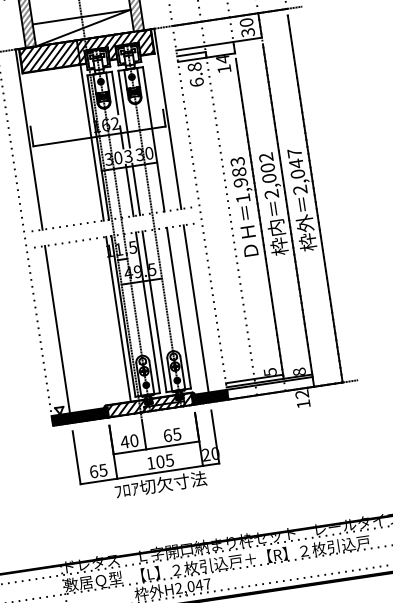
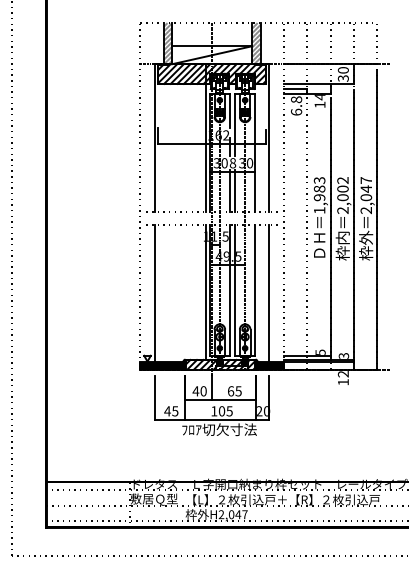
text: (127, 156) -> (232, 163), 3 -> 8
text: (298, 371) -> (343, 355), 8 -> 3
text: (93, 472) -> (167, 411), 65 -> 45

